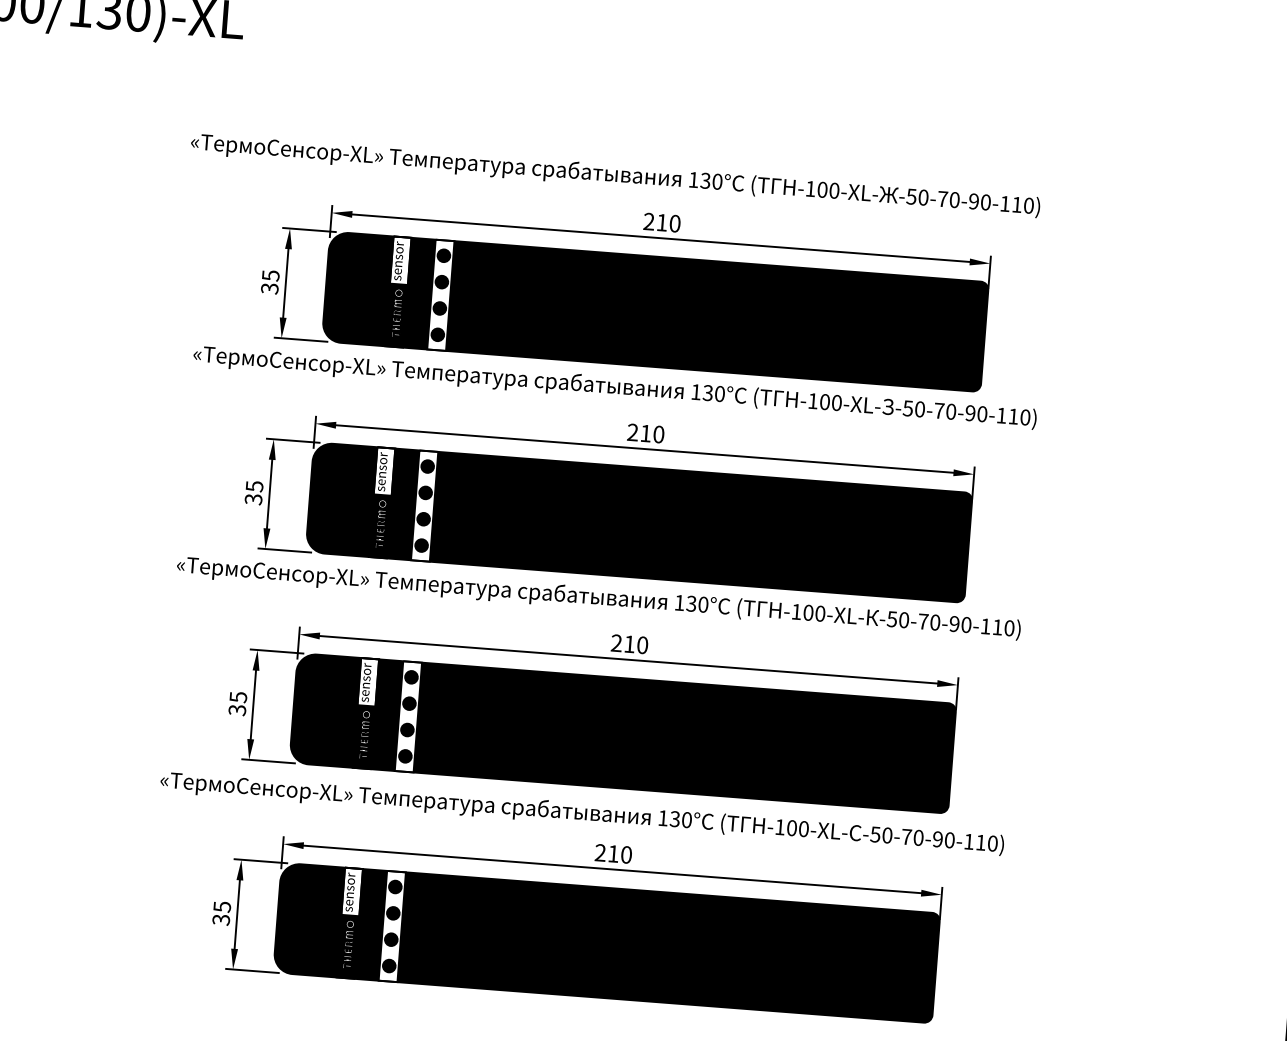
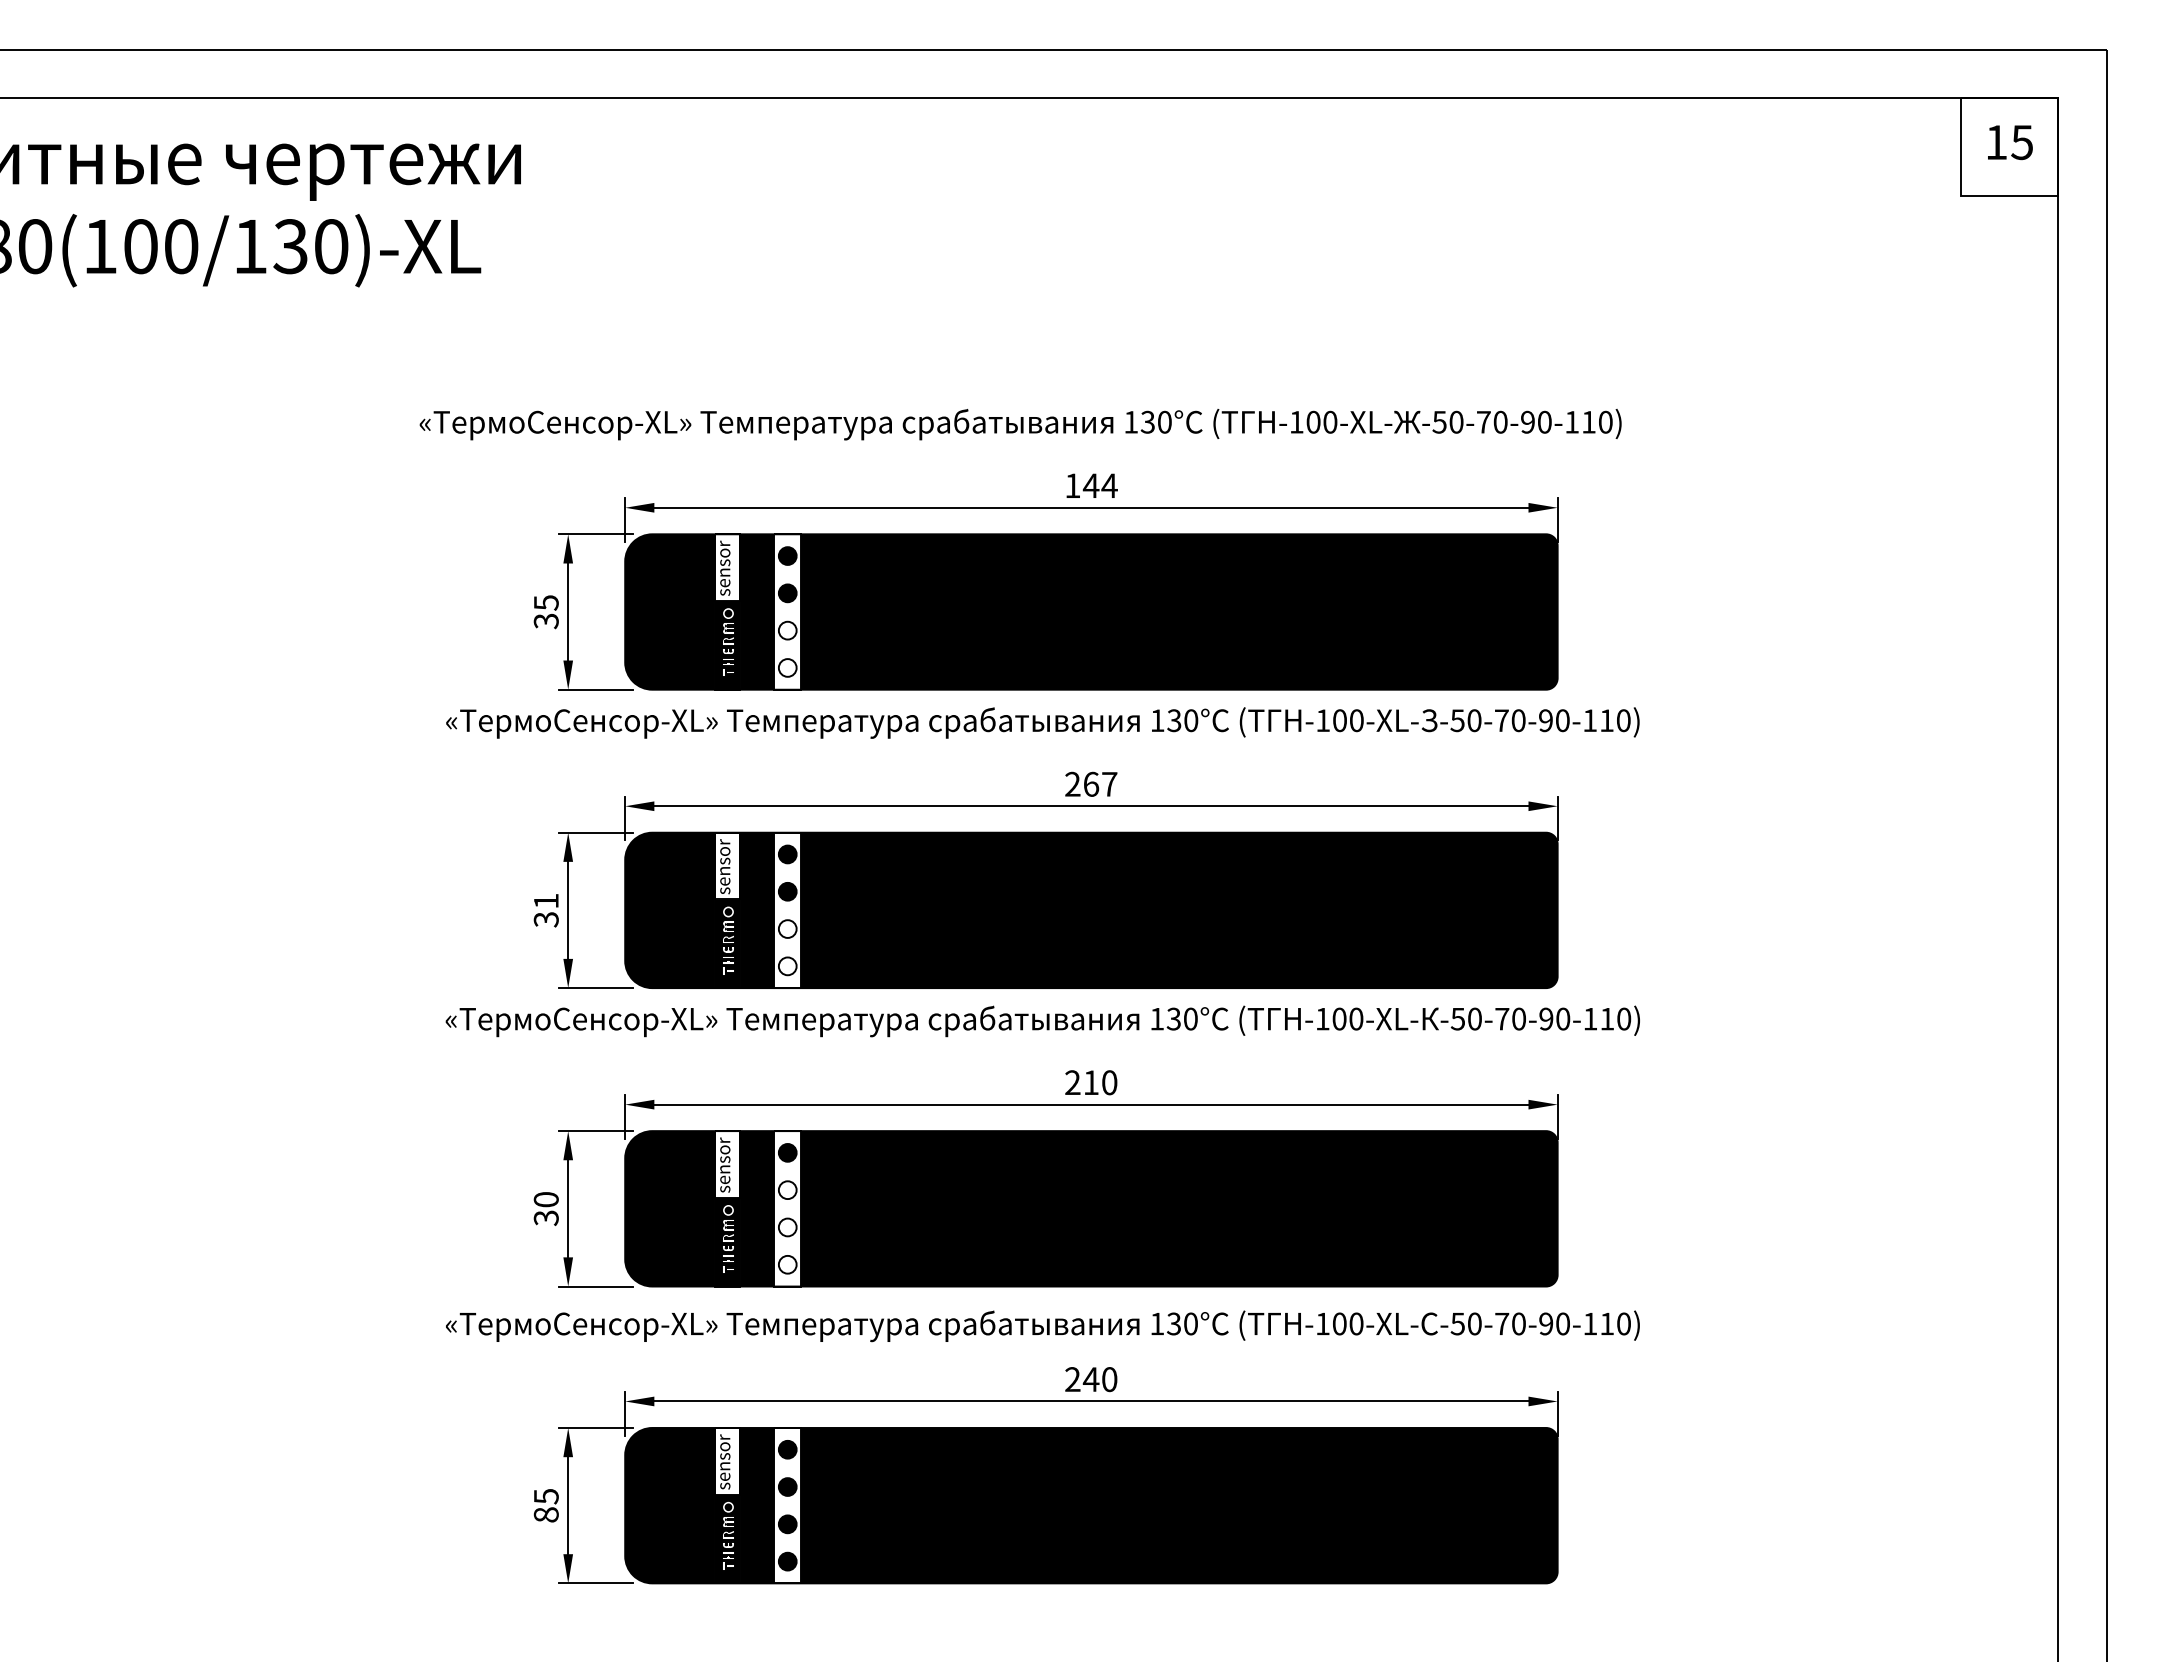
text: (662, 222) -> (1091, 485), 210 -> 144
fill: (439, 308) -> (787, 630), removed
fill: (437, 334) -> (787, 667), removed
text: (652, 433) -> (1100, 783), 210 -> 267
text: (254, 486) -> (546, 901), 35 -> 31
fill: (423, 518) -> (787, 928), removed
fill: (421, 545) -> (787, 966), removed
text: (237, 697) -> (545, 1199), 35 -> 30
fill: (409, 703) -> (787, 1190), removed
fill: (407, 730) -> (787, 1227), removed
fill: (405, 756) -> (787, 1264), removed
text: (613, 853) -> (1090, 1379), 210 -> 240
text: (220, 919) -> (545, 1514), 35 -> 85

